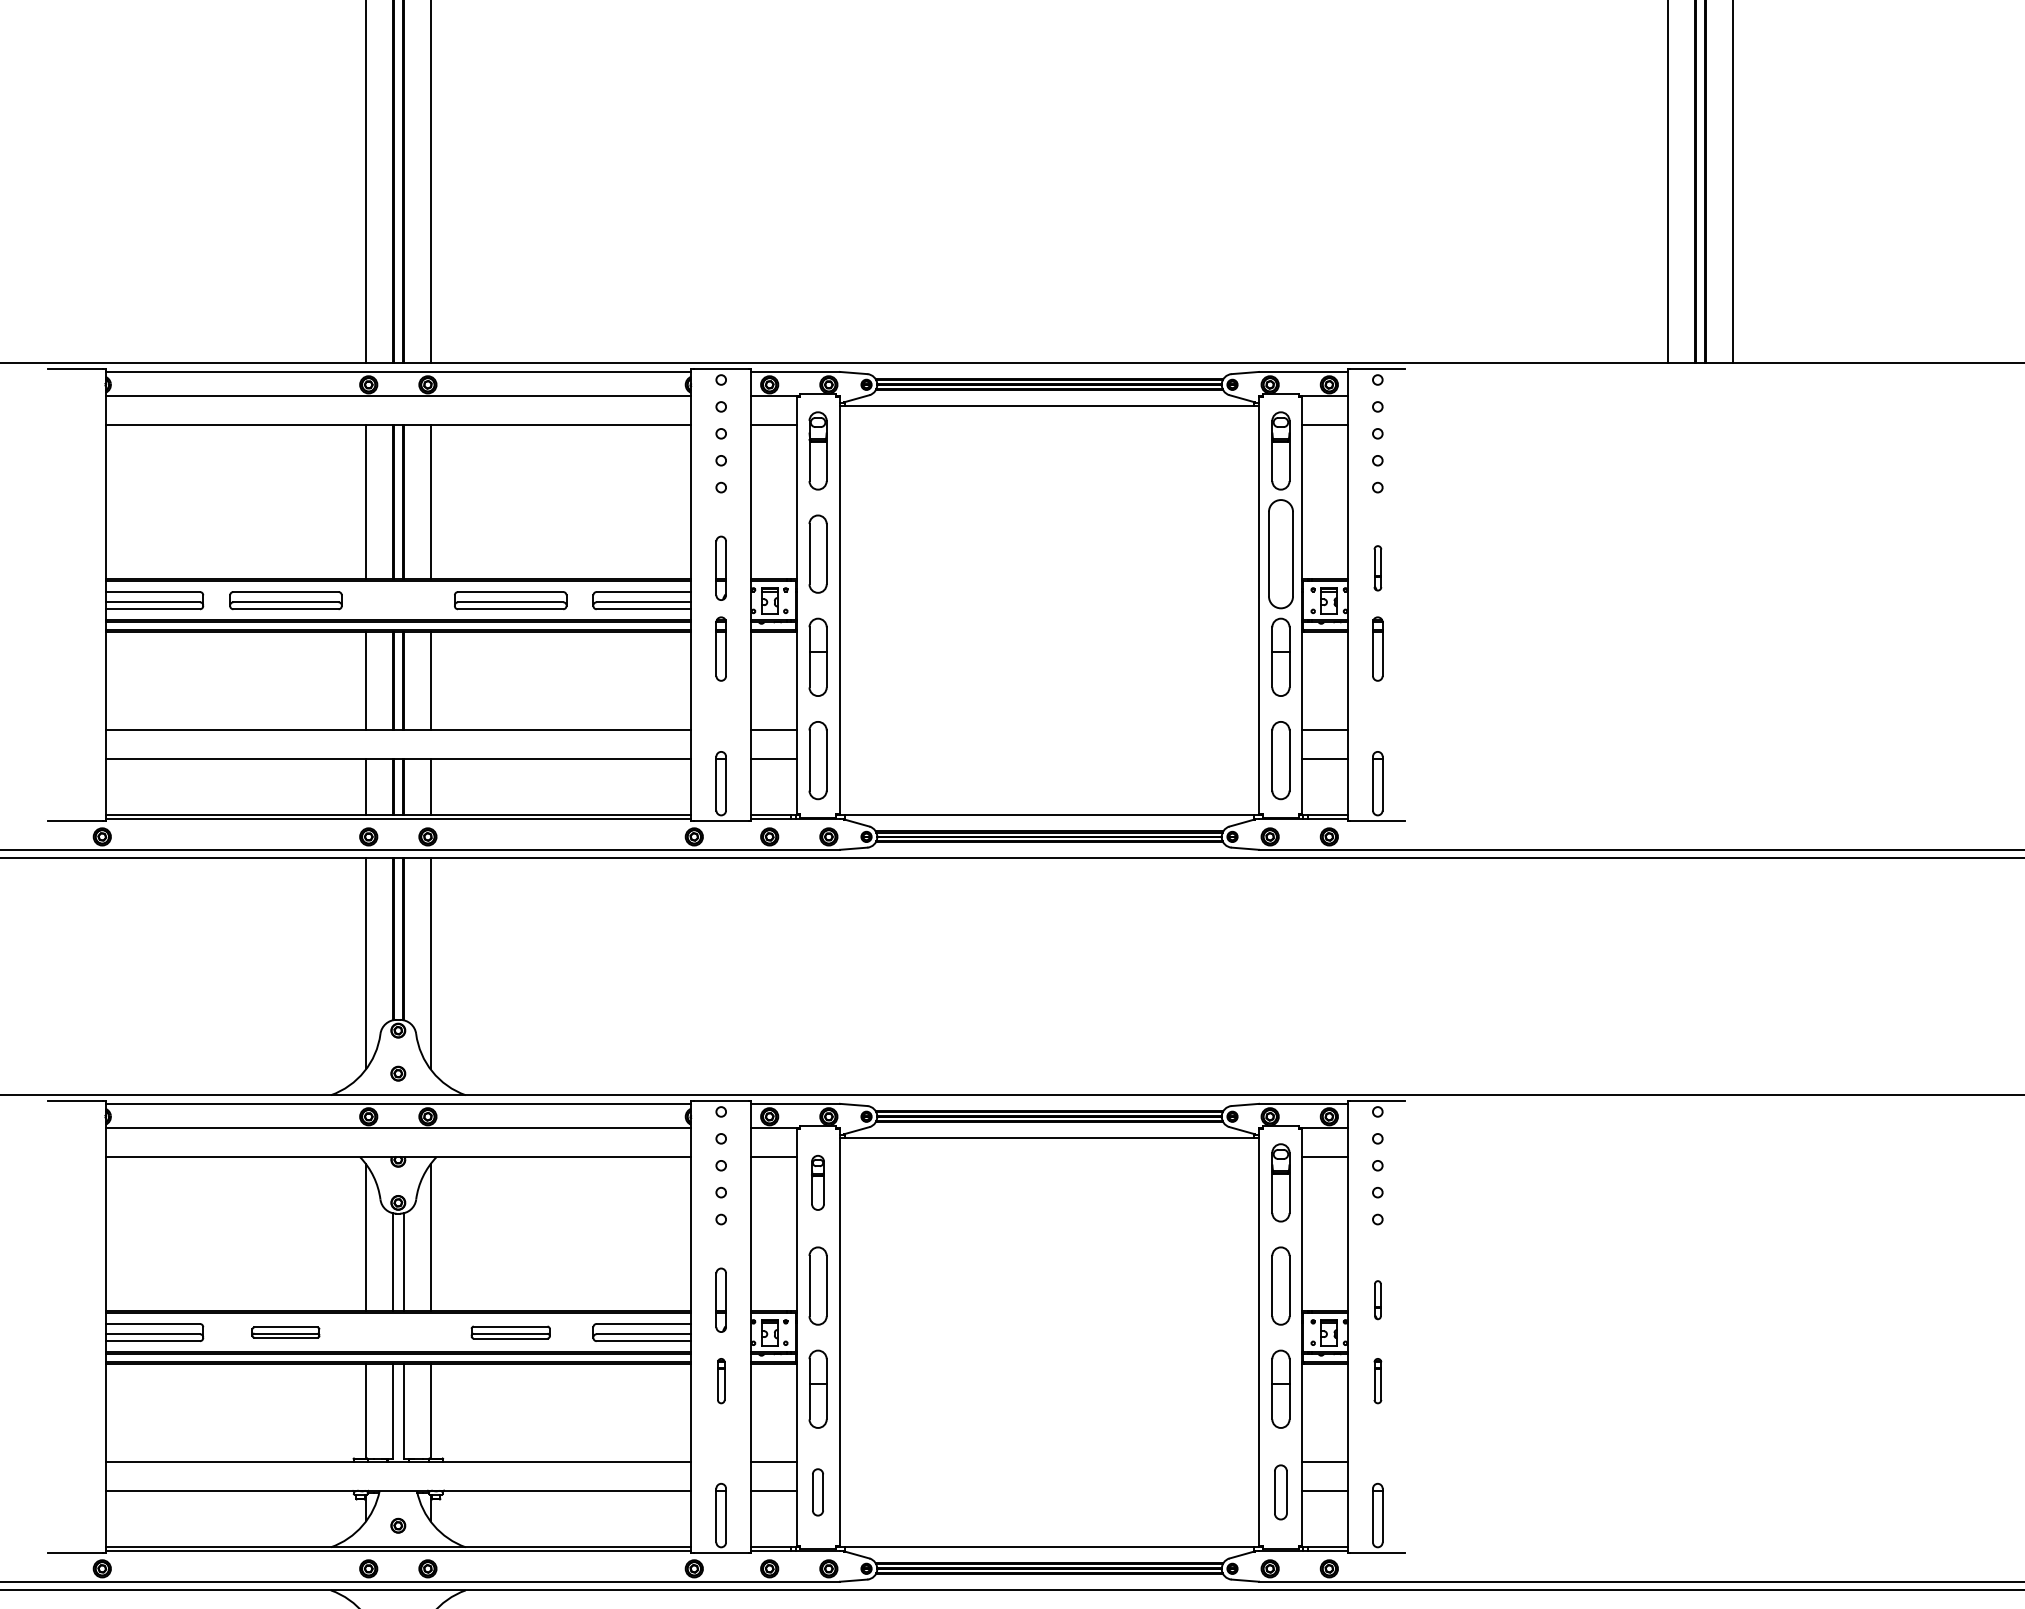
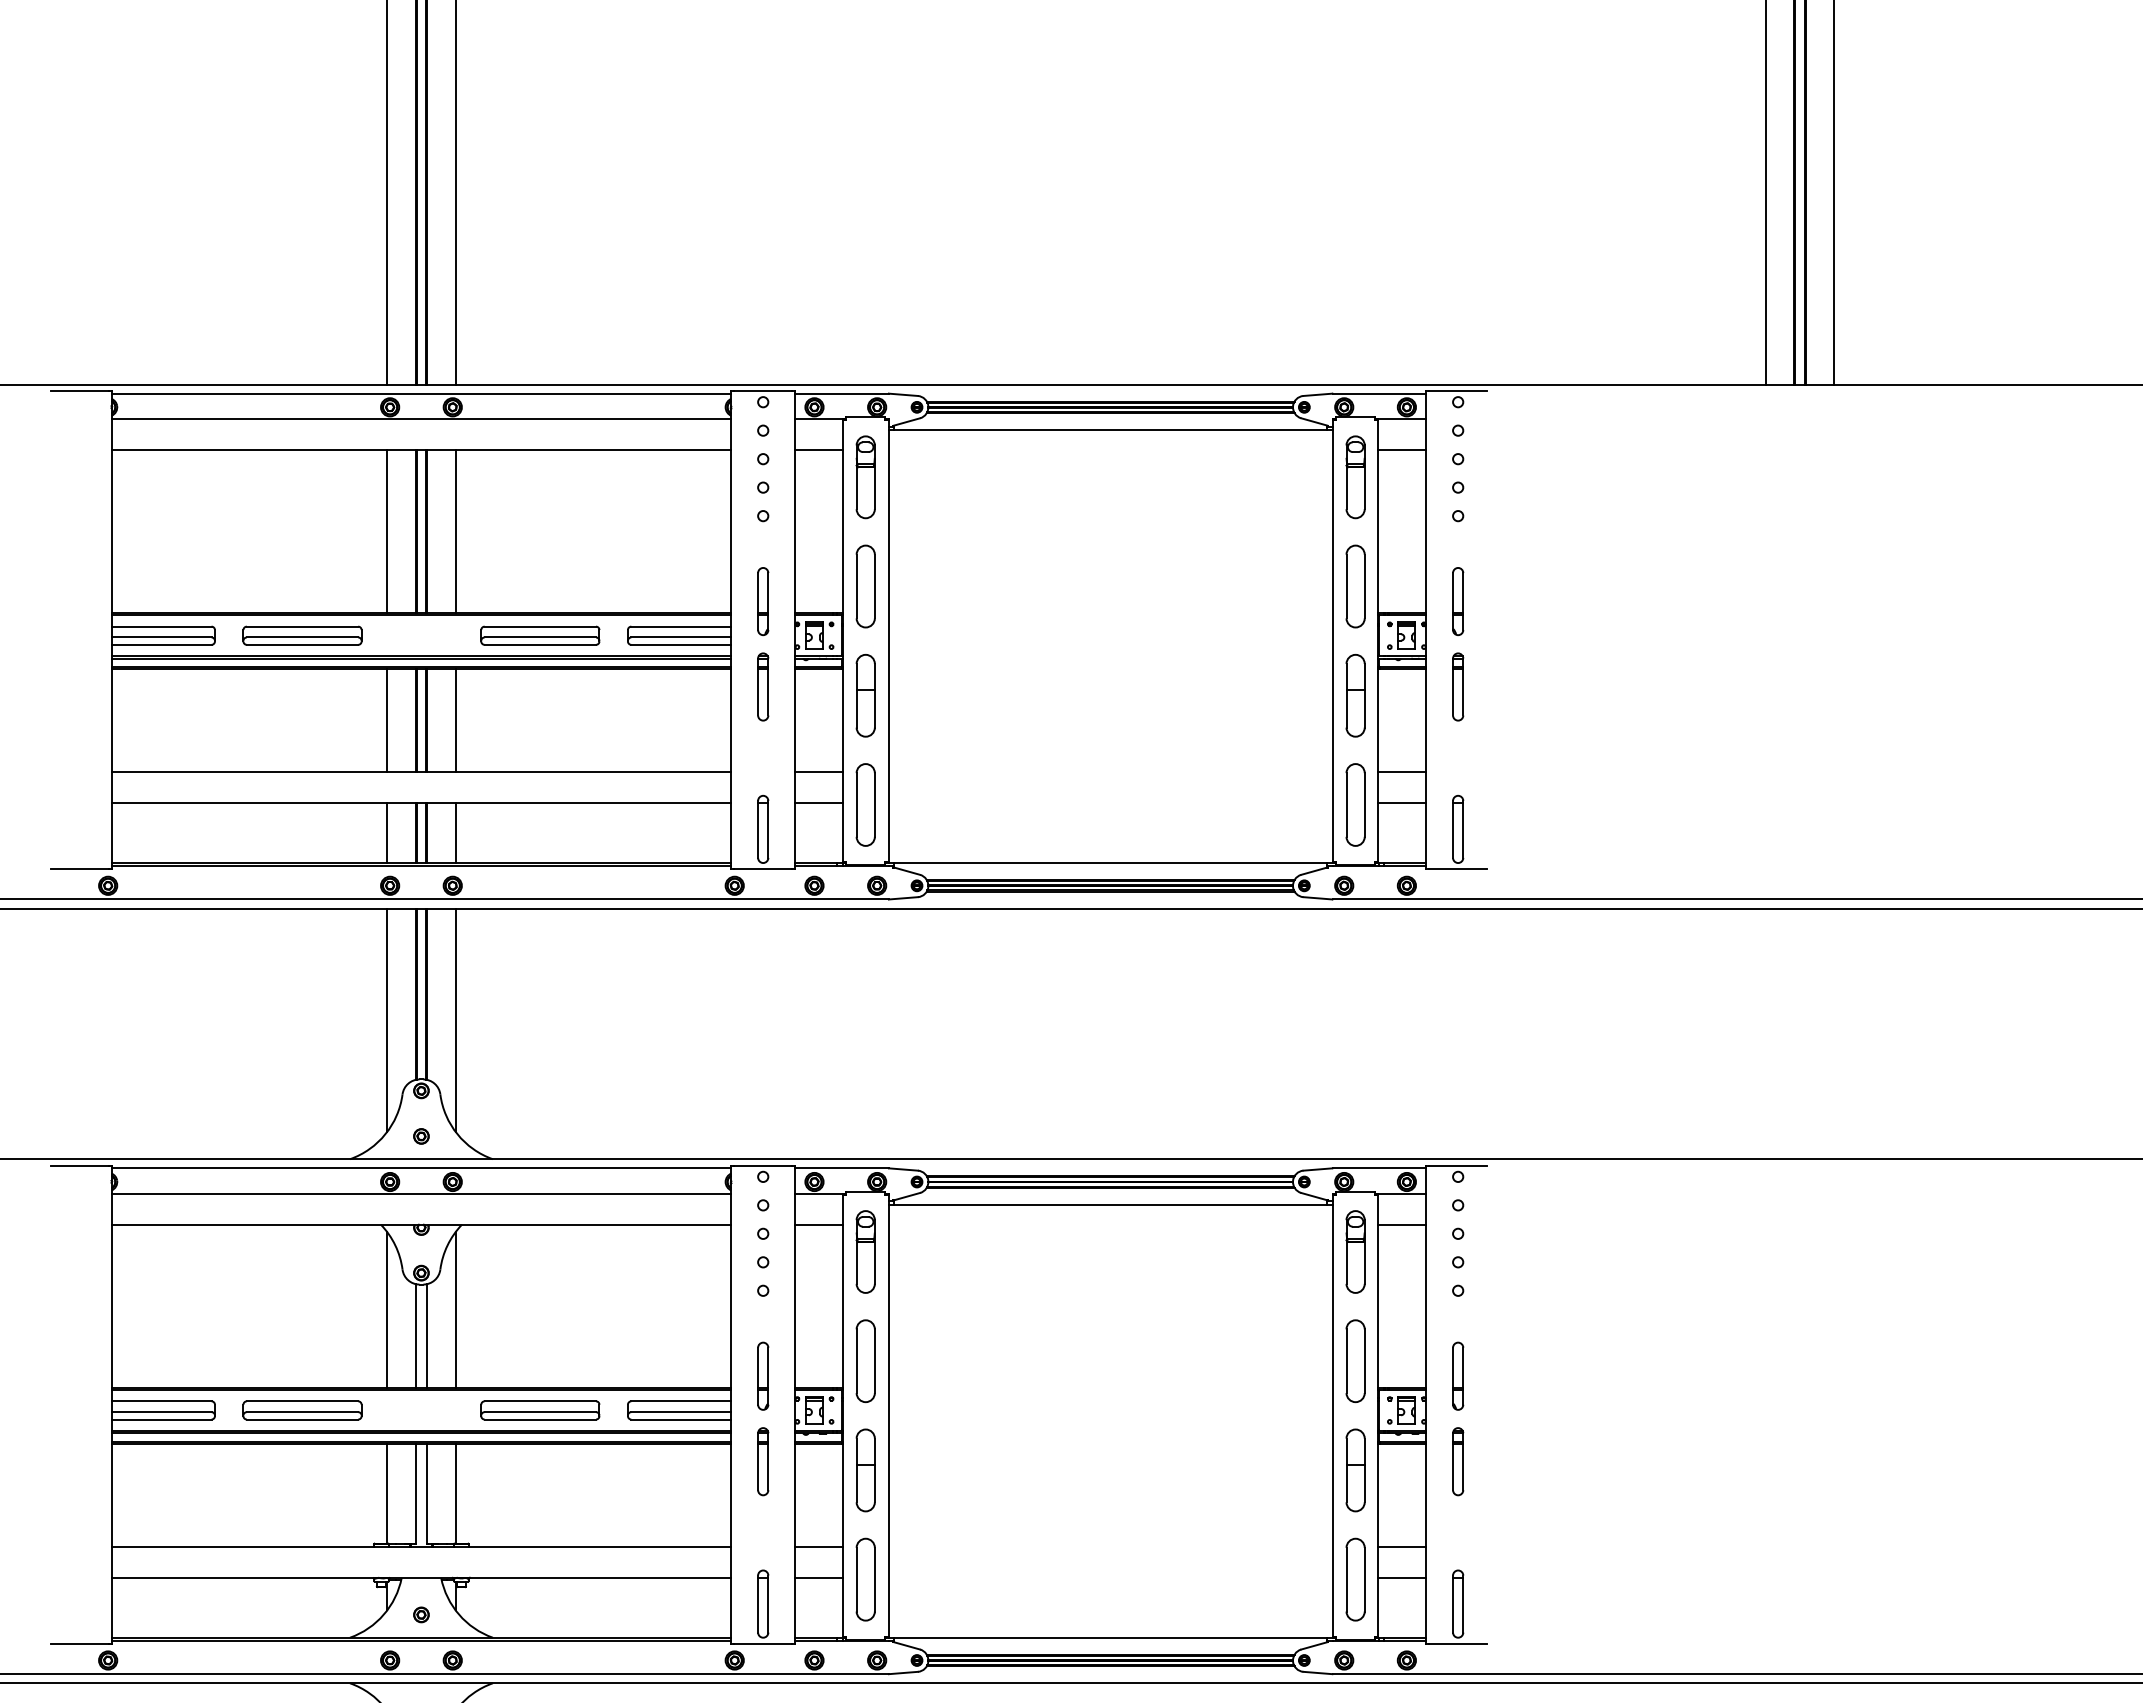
part: (1280, 554) -> (1355, 586), size x0.71
part: (1378, 568) -> (1458, 601), size x1.43
part: (817, 1182) -> (865, 1251), size x1.43
part: (1378, 1299) -> (1458, 1375), size x1.67
part: (285, 1332) -> (302, 1410), size x1.67
part: (510, 1332) -> (540, 1410), size x1.43
part: (721, 1380) -> (763, 1461), size x1.43
part: (1378, 1380) -> (1458, 1461), size x1.43
part: (817, 1492) -> (865, 1579), size x1.67
part: (1280, 1492) -> (1355, 1579), size x1.43

